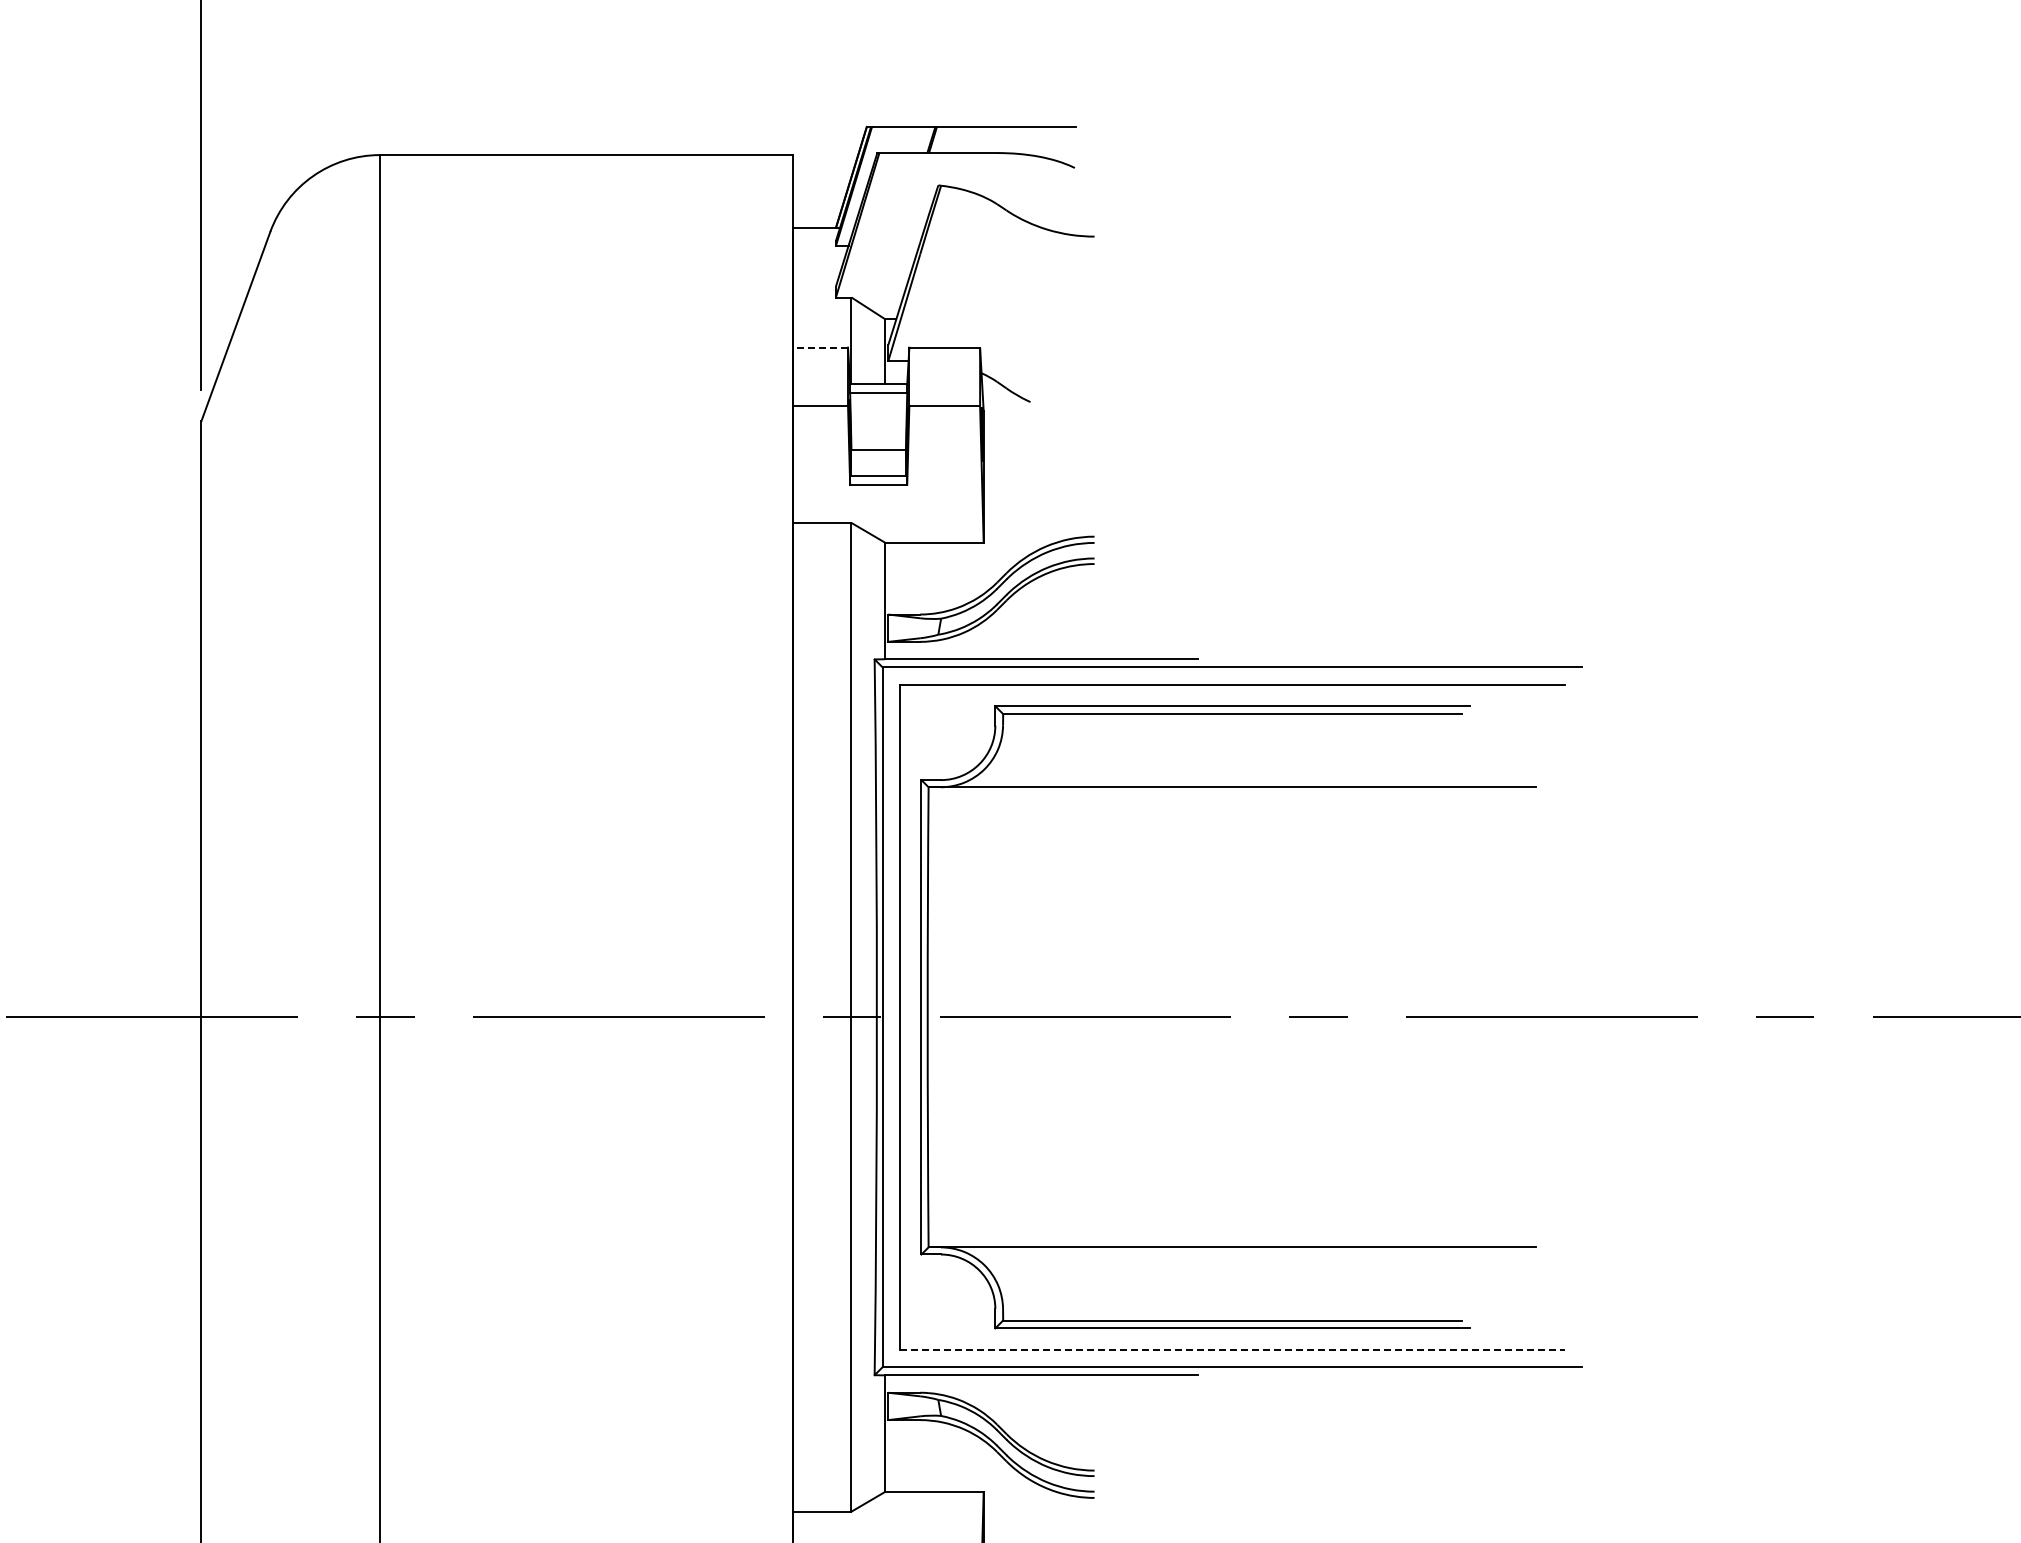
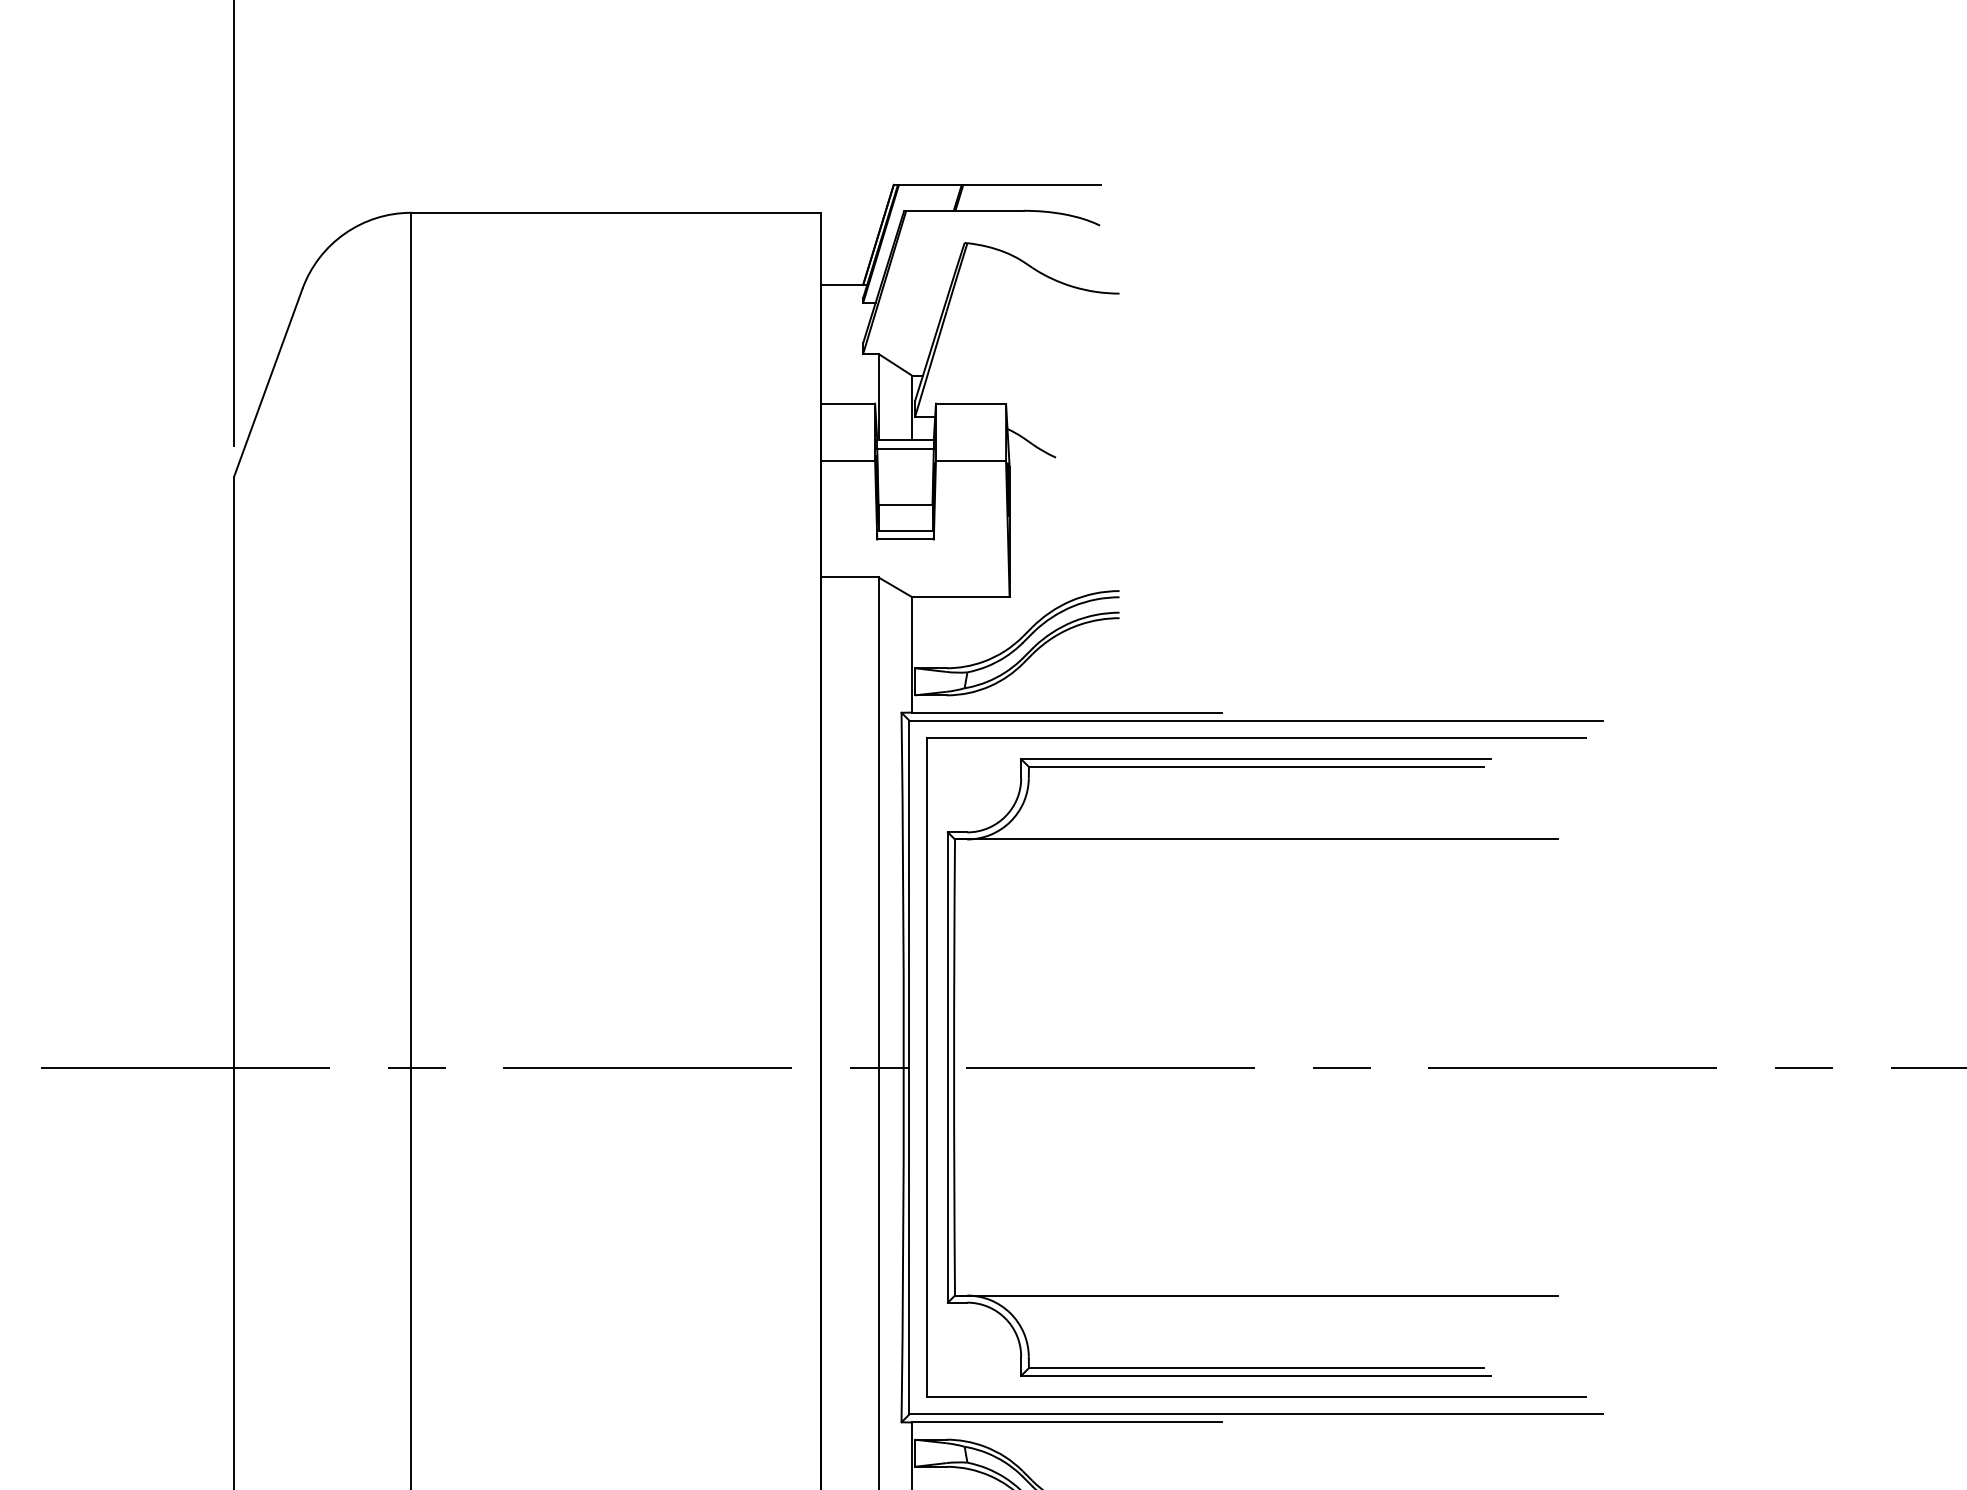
line: (820, 347) -> (847, 403), dashed -> solid
line: (1233, 1349) -> (1257, 1396), dashed -> solid

